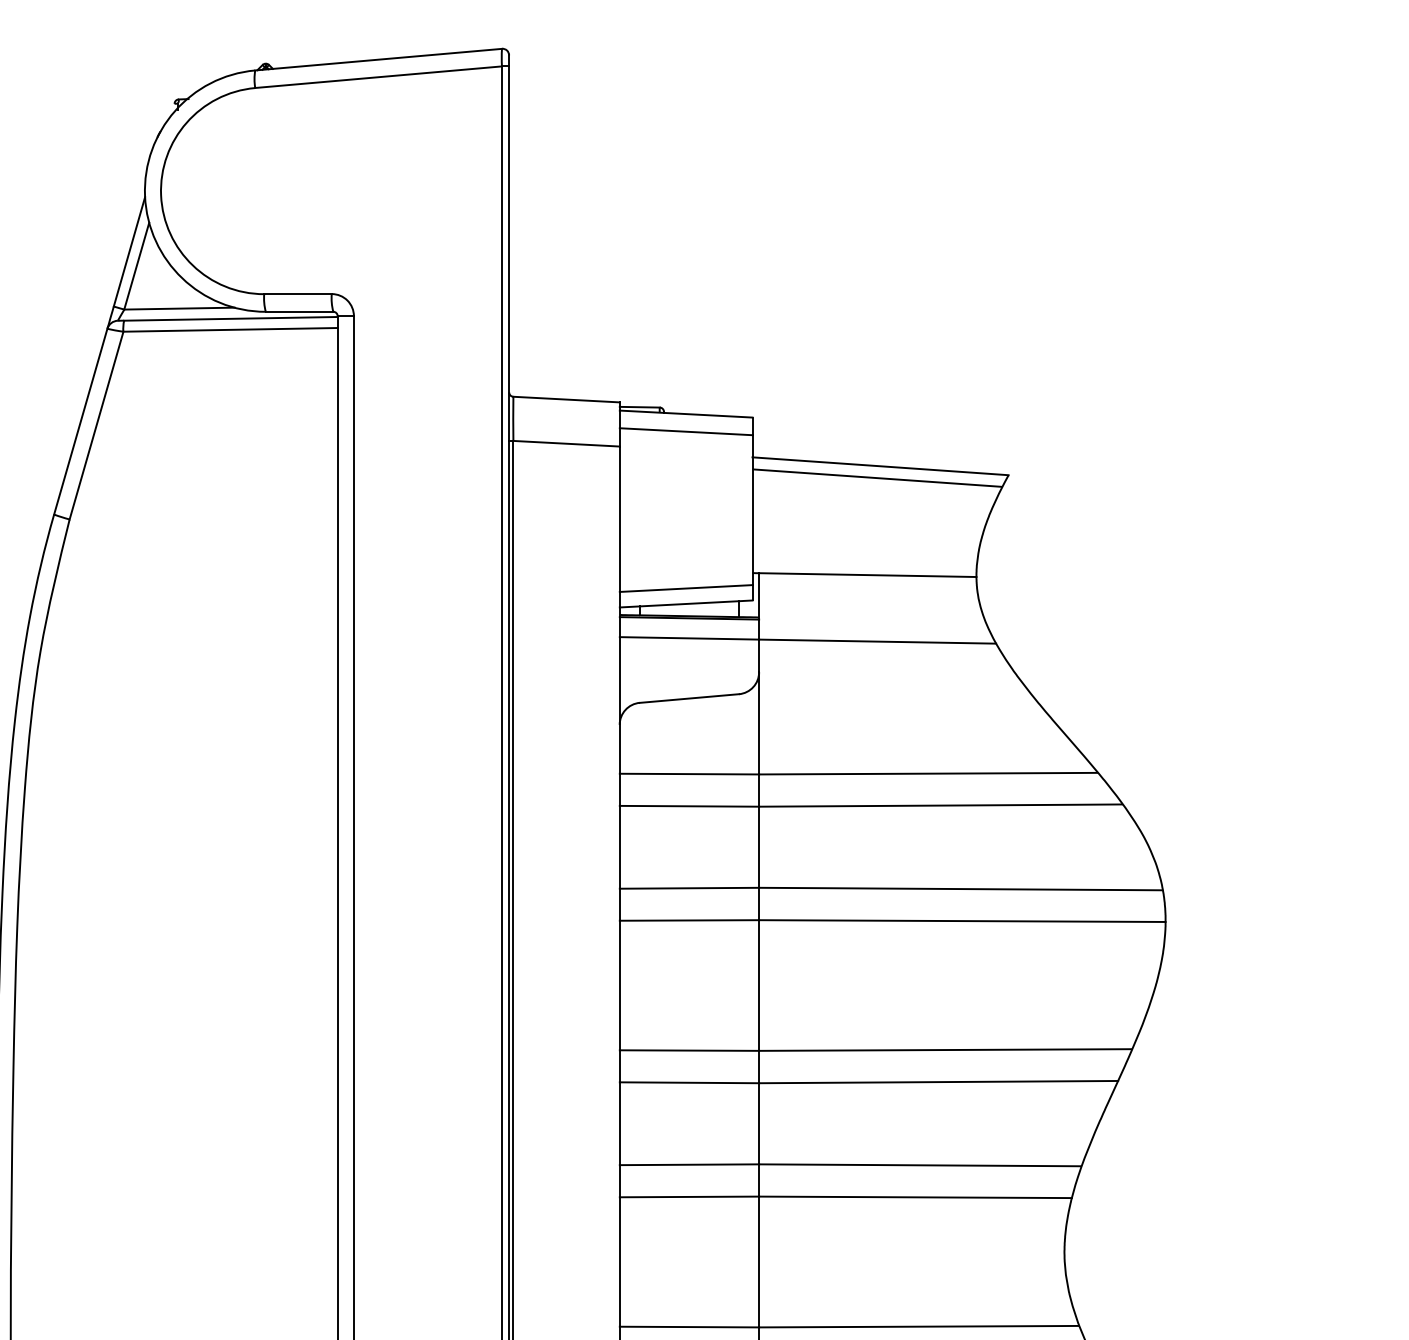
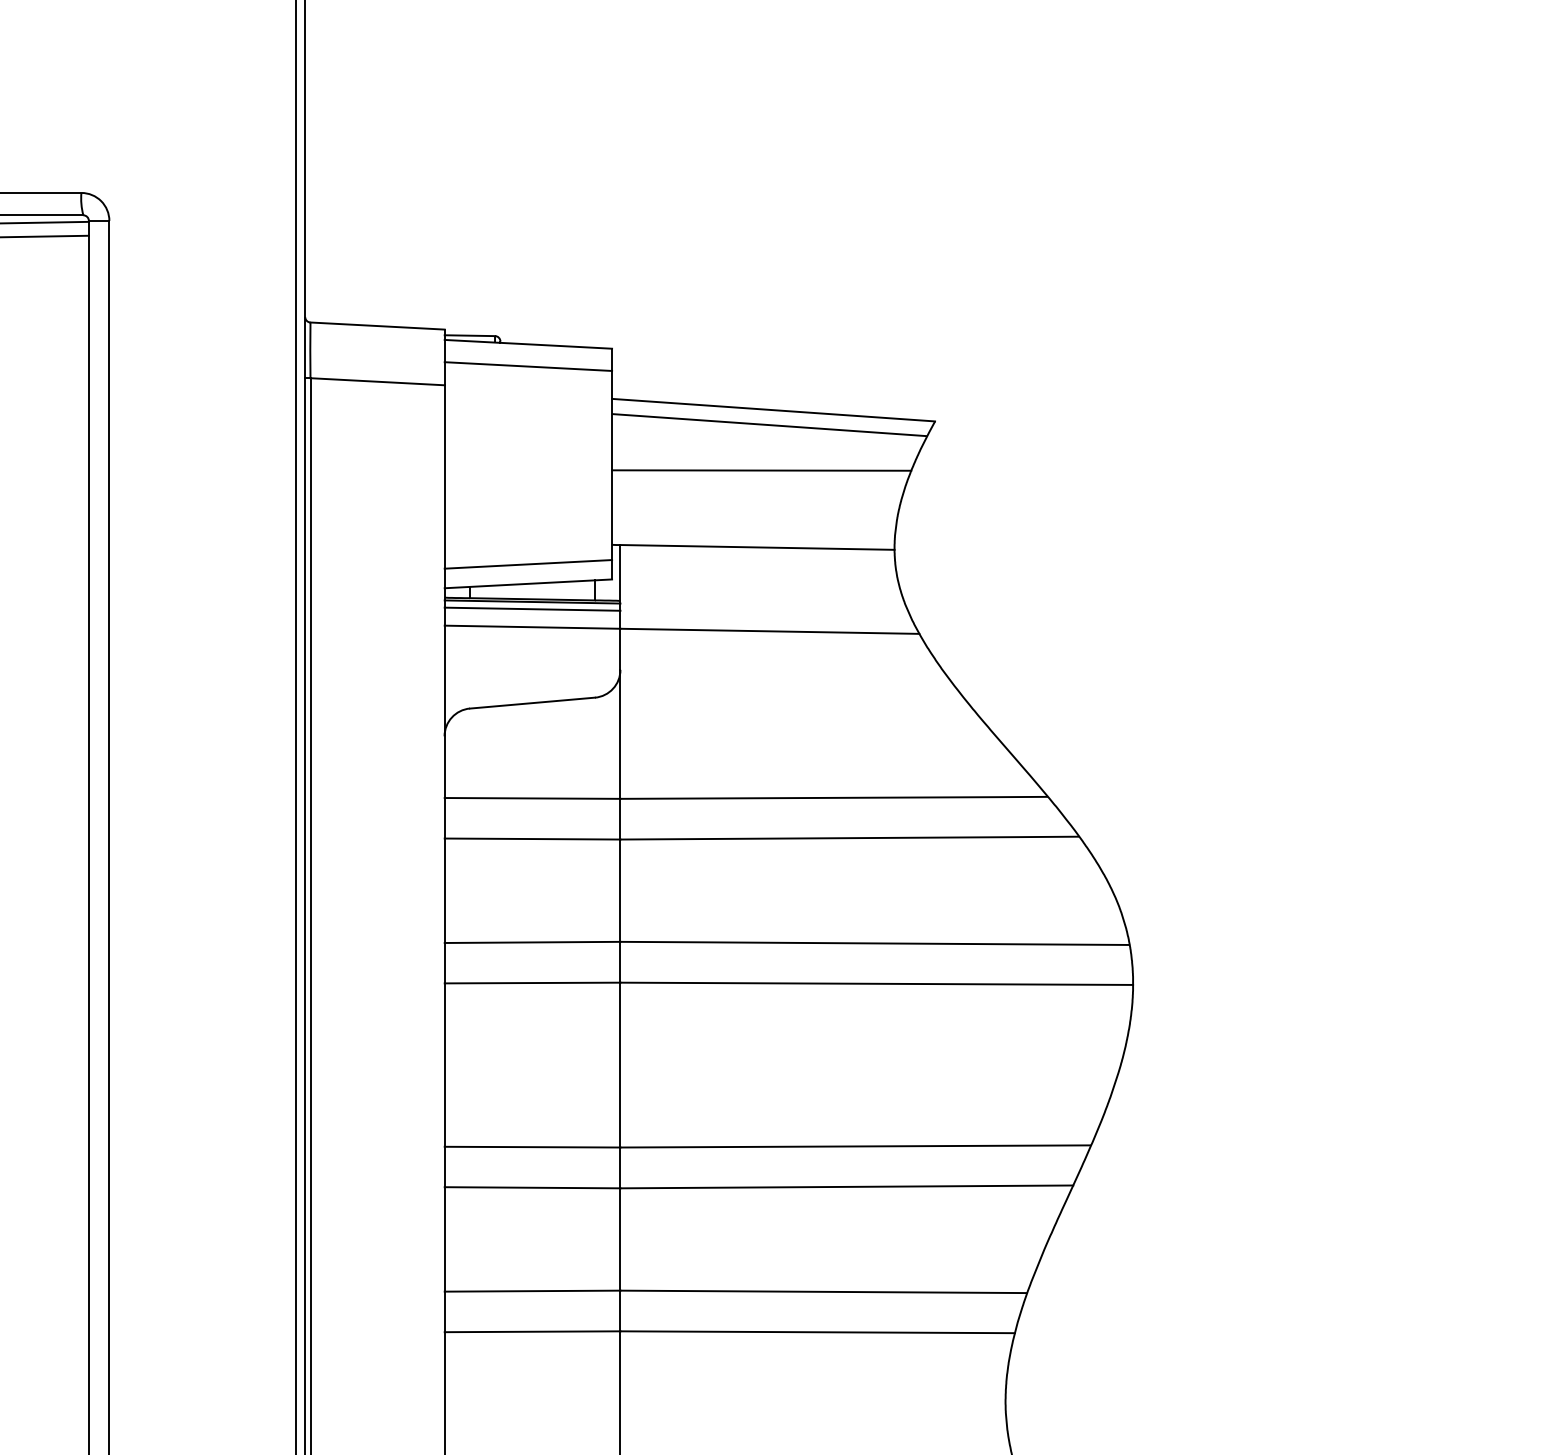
line: (870, 513) -> (760, 469), added
line: (689, 623) -> (532, 608), added

